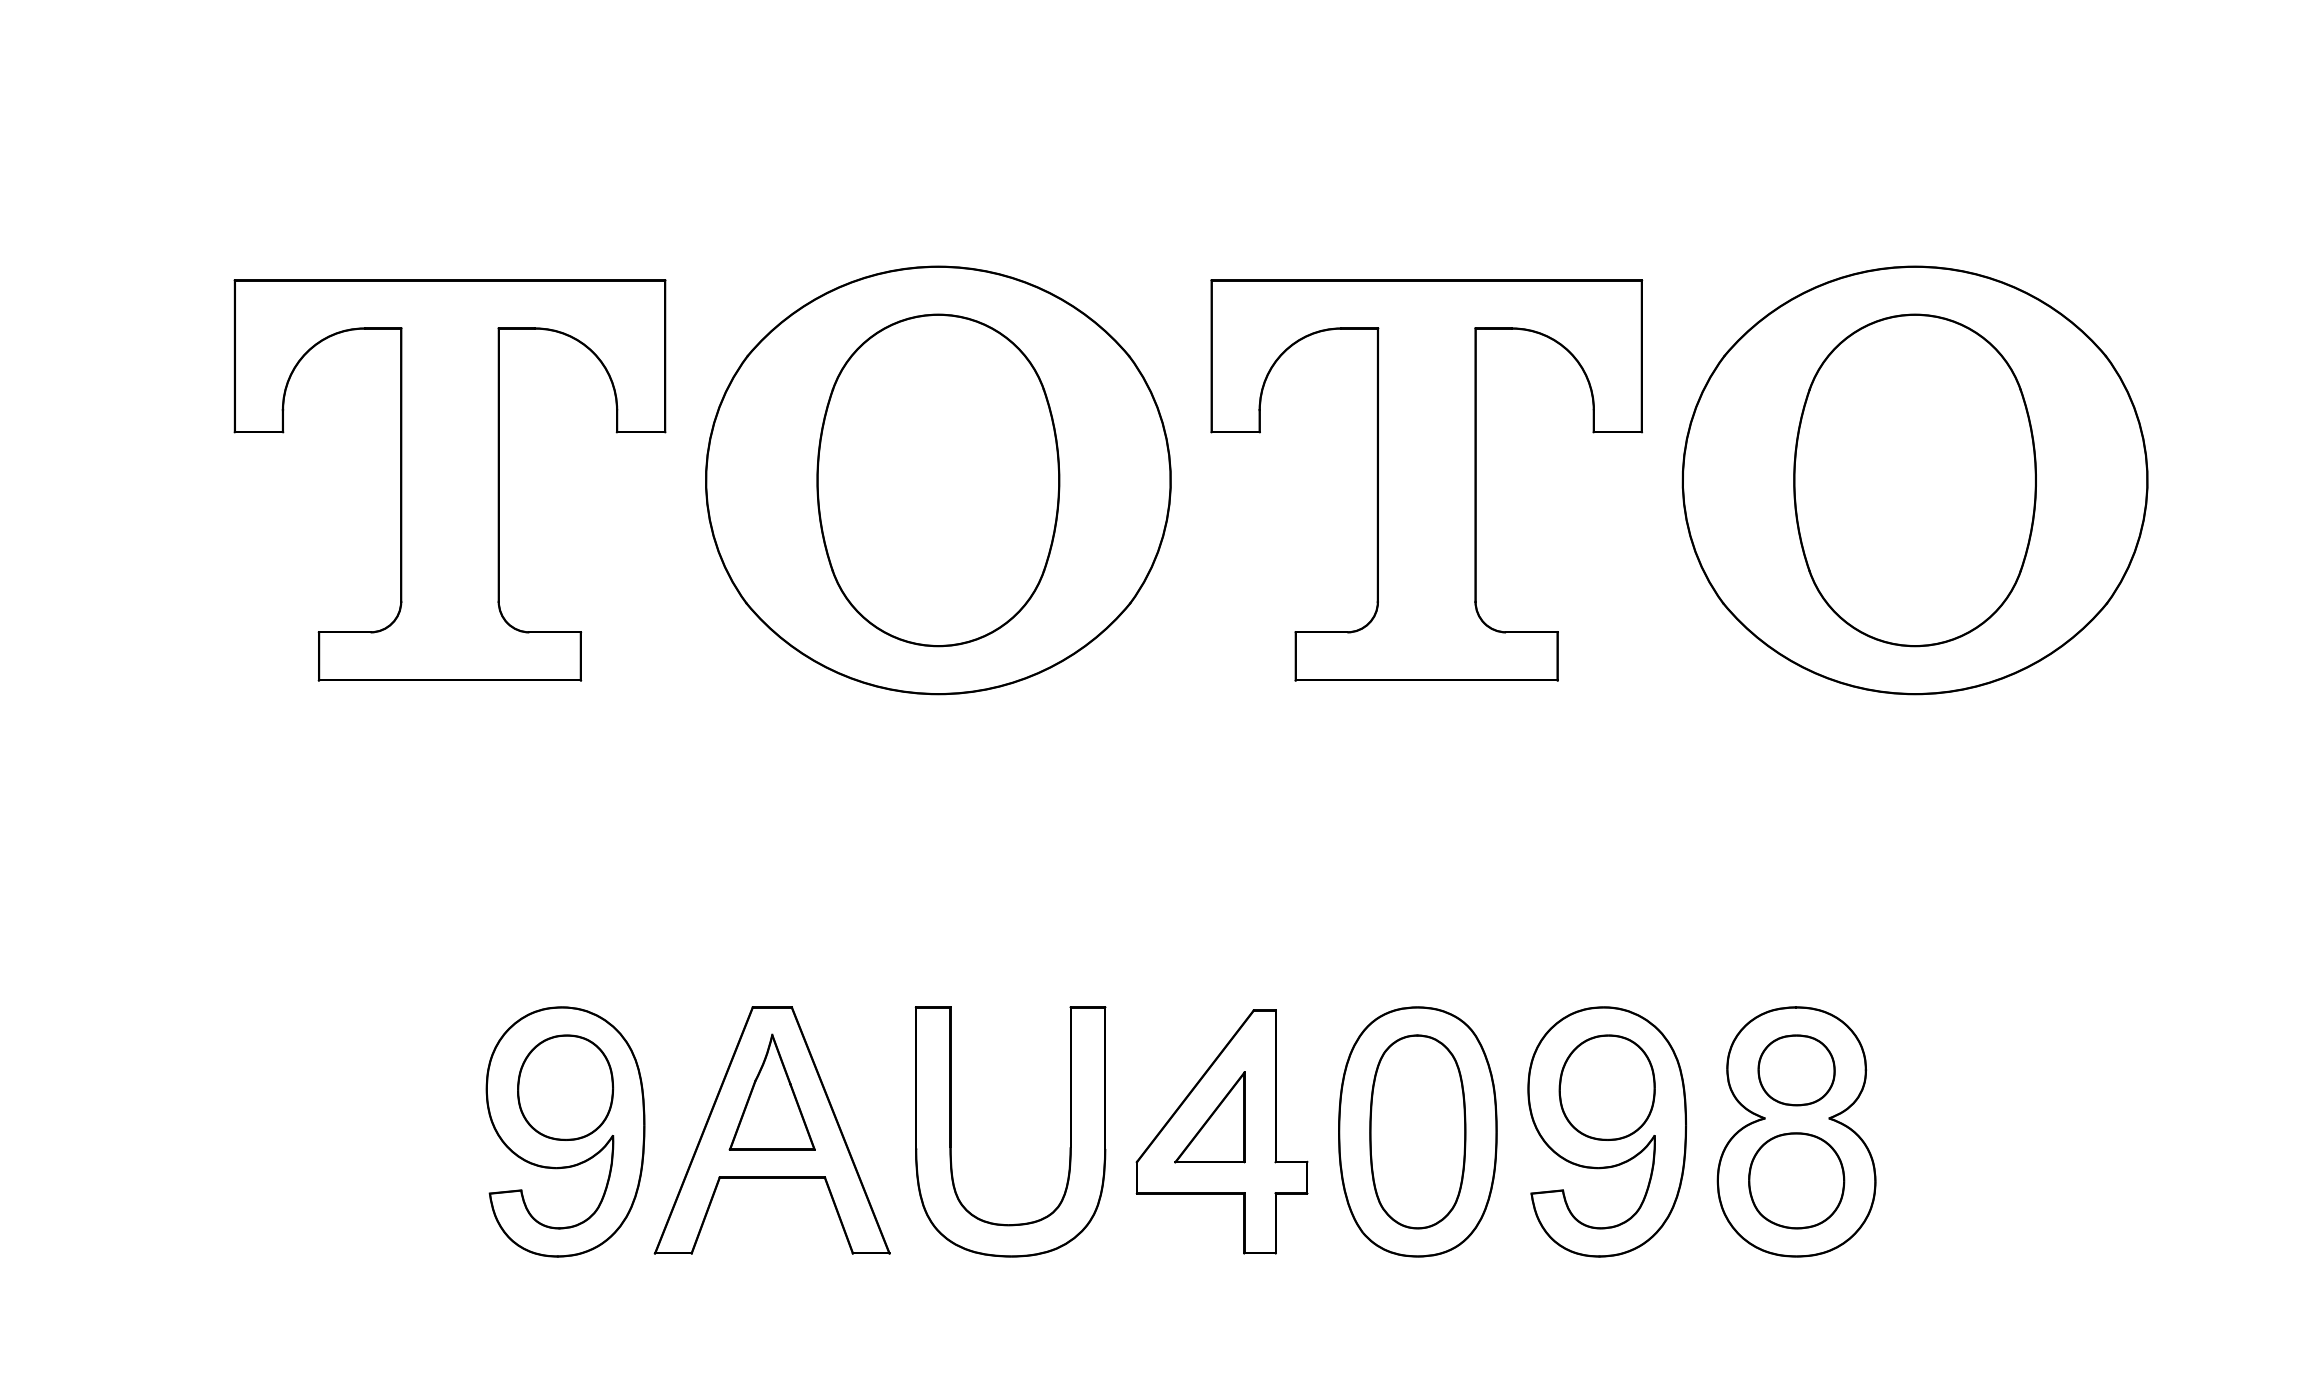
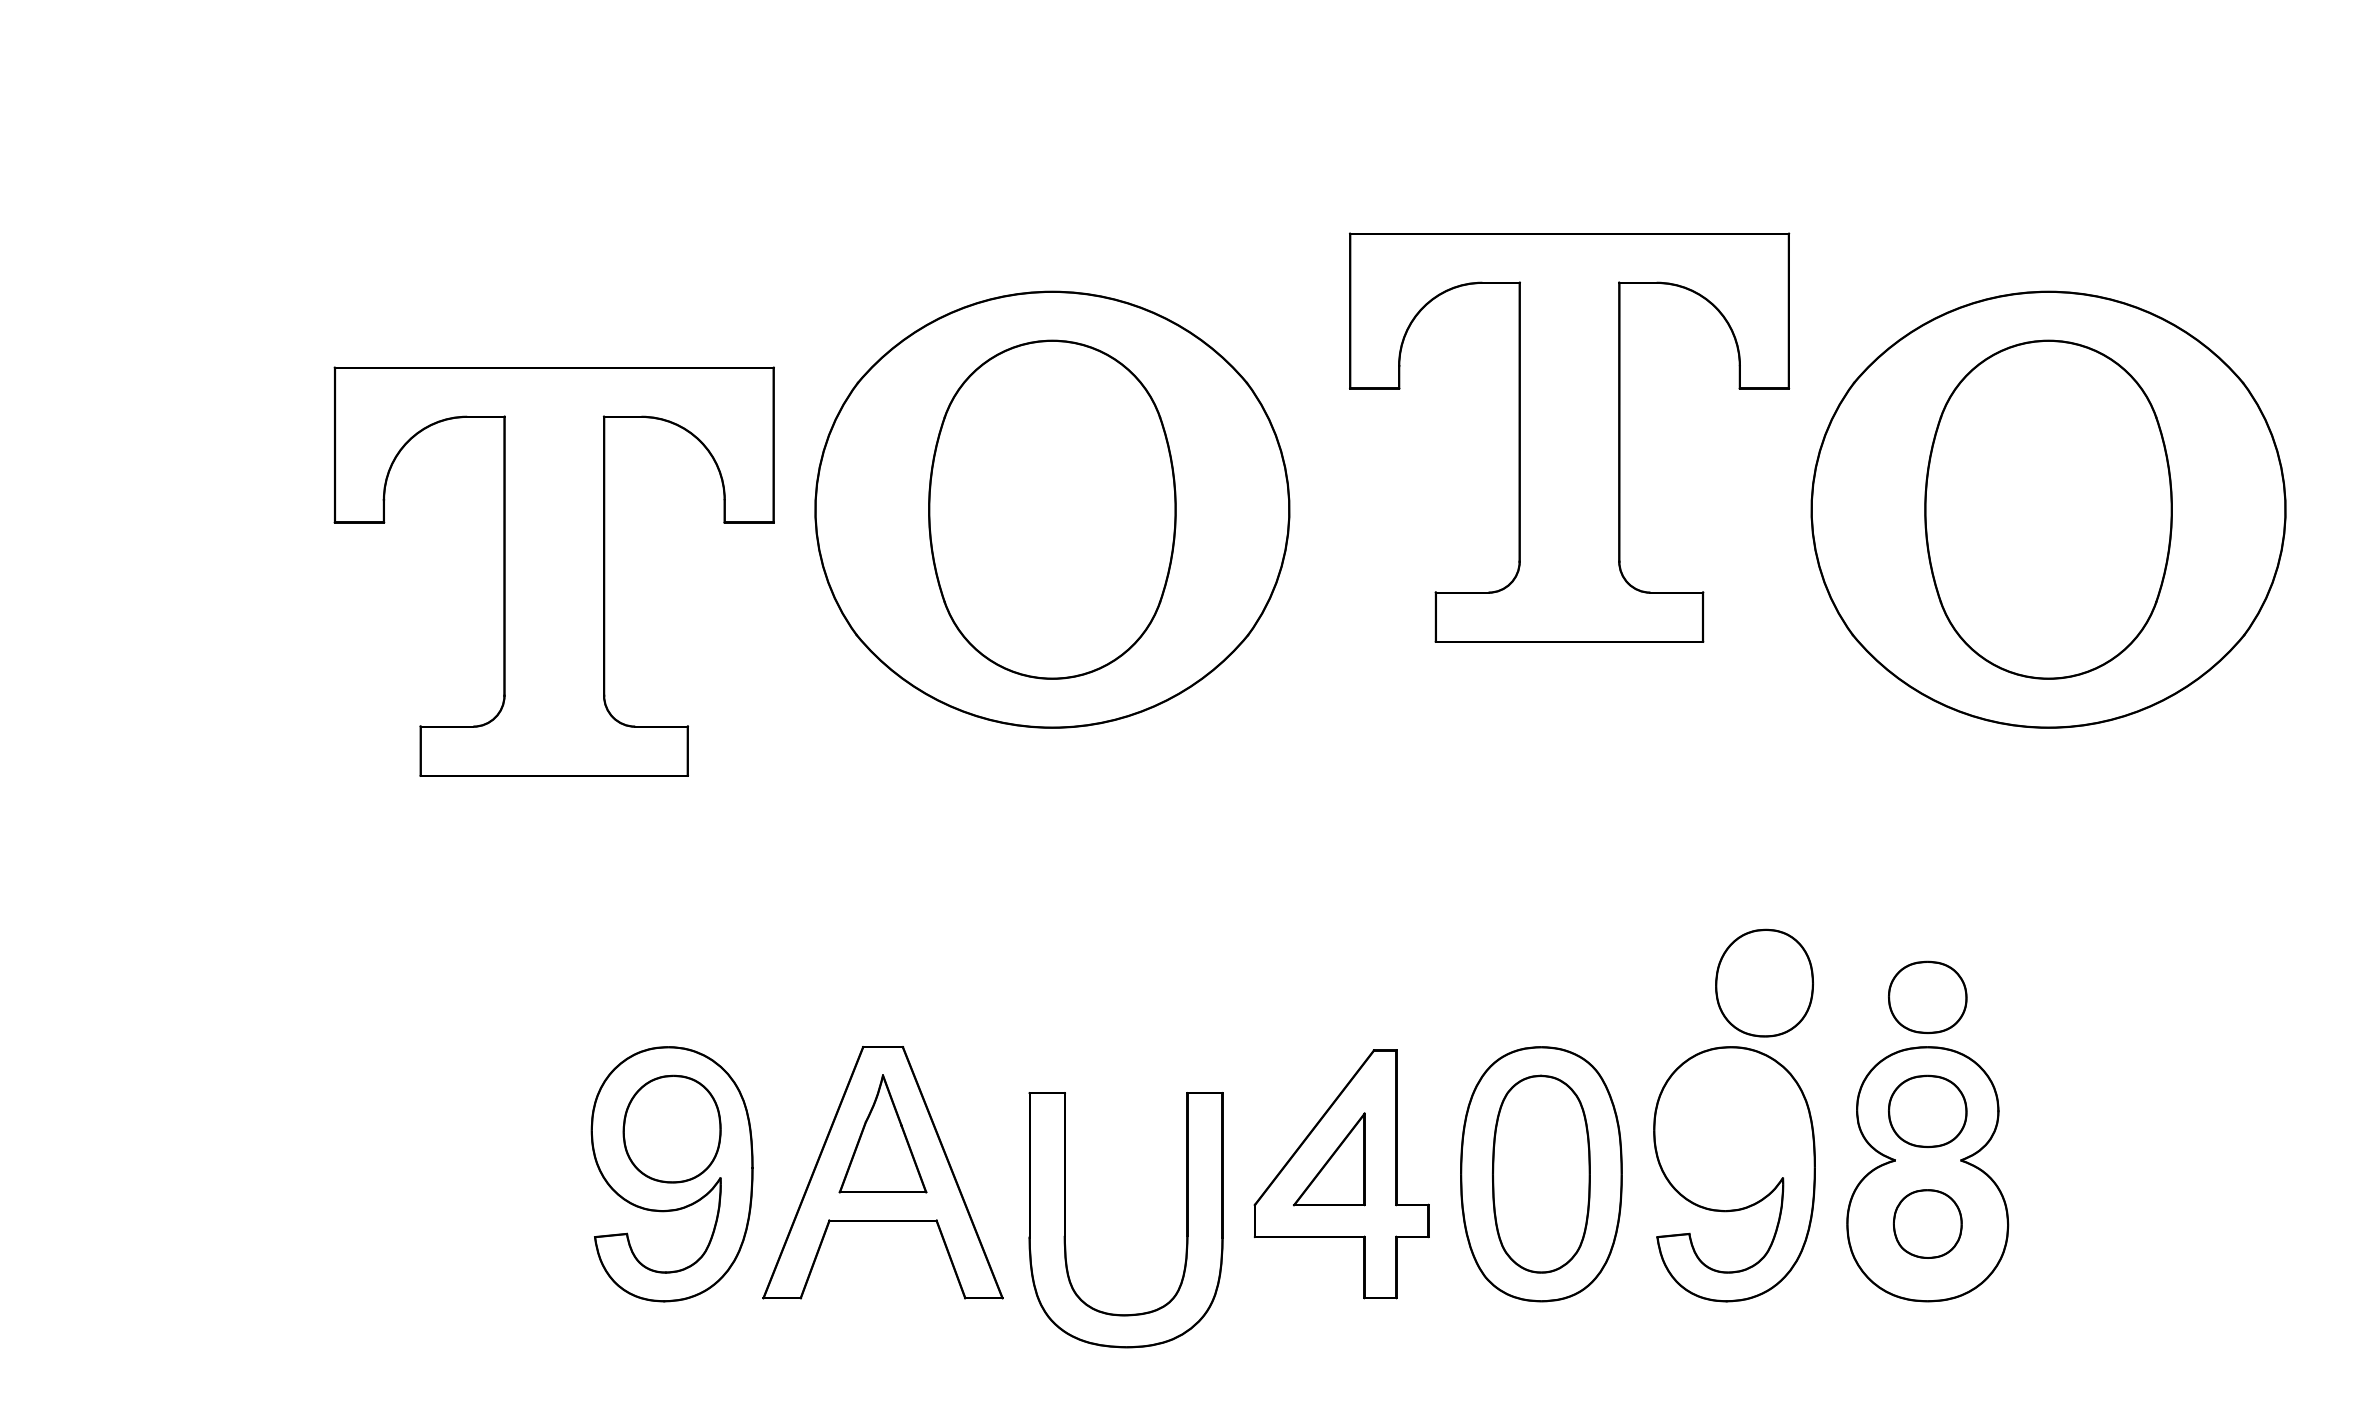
part: (449, 480) -> (553, 571), moved
part: (1426, 480) -> (1569, 437), moved
part: (1796, 957) -> (1927, 996), added
part: (1607, 1087) -> (1764, 982), moved
part: (951, 1132) -> (1065, 1220), moved
part: (1796, 1180) -> (1927, 1223), size x0.7

